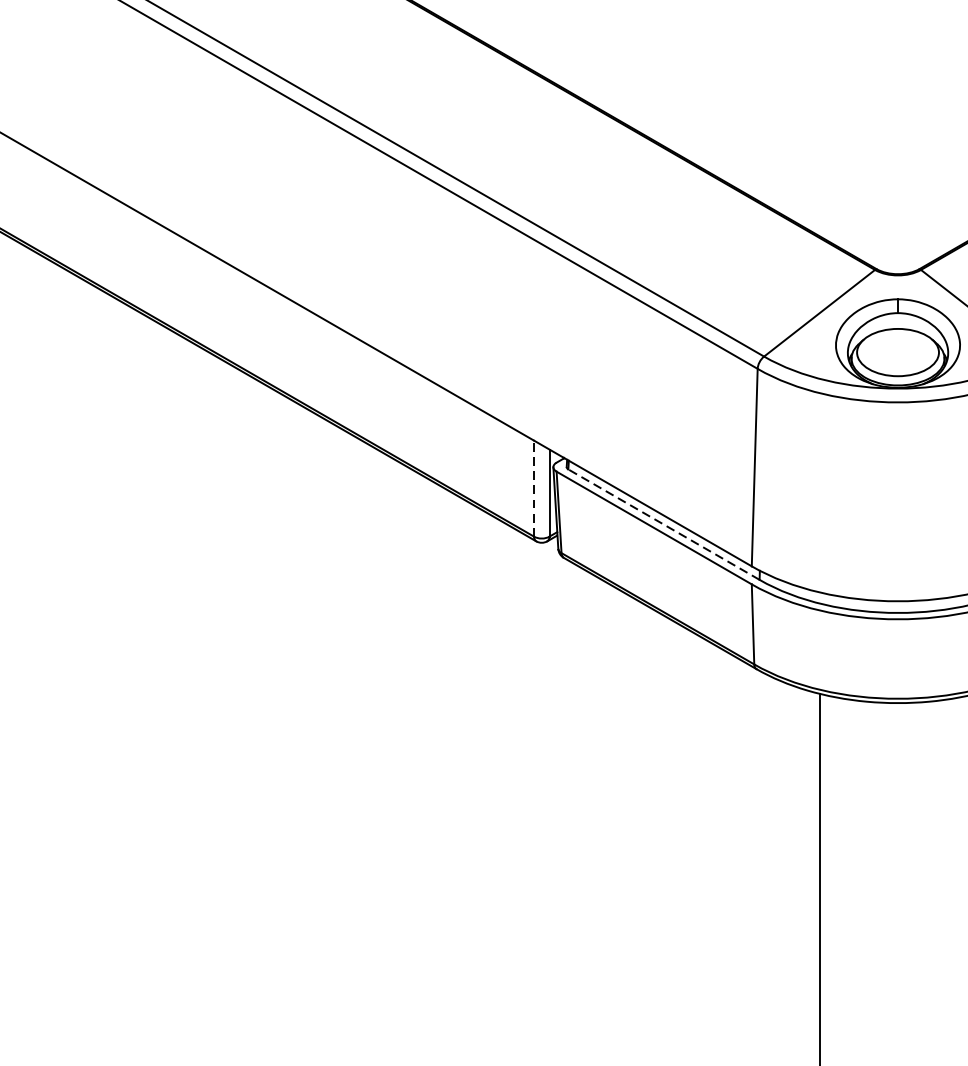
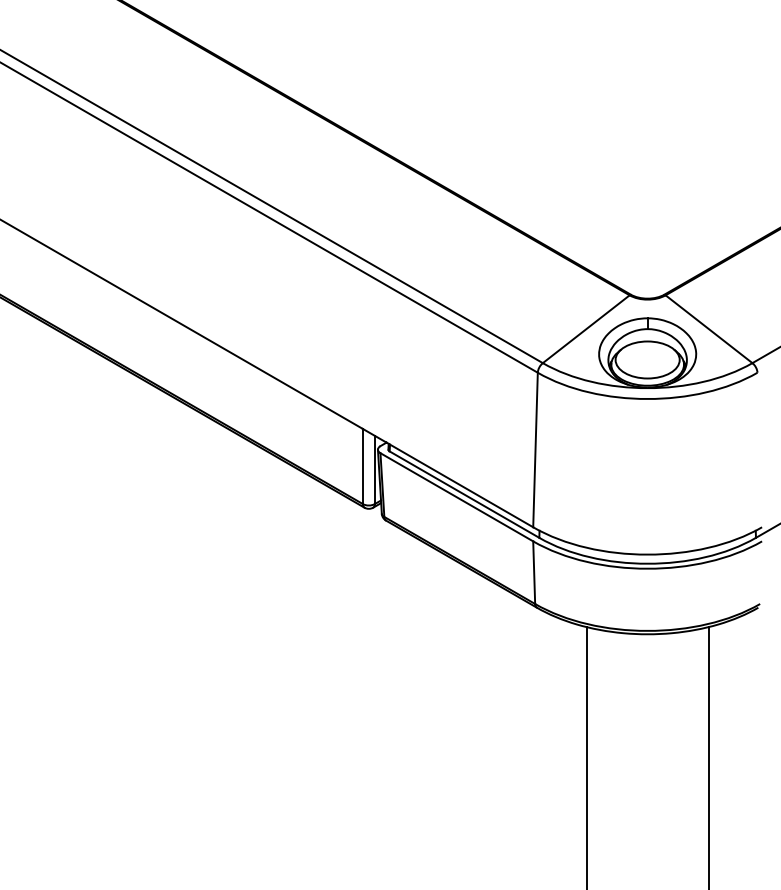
line: (533, 488) -> (362, 466), dashed -> solid
line: (663, 524) -> (464, 494), dashed -> solid

